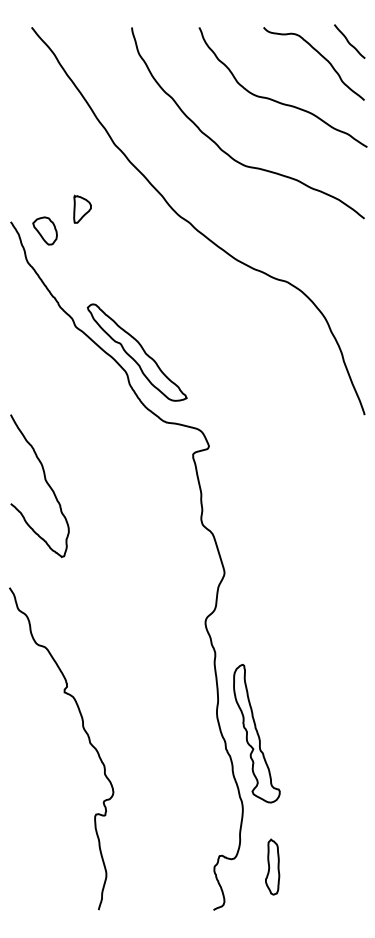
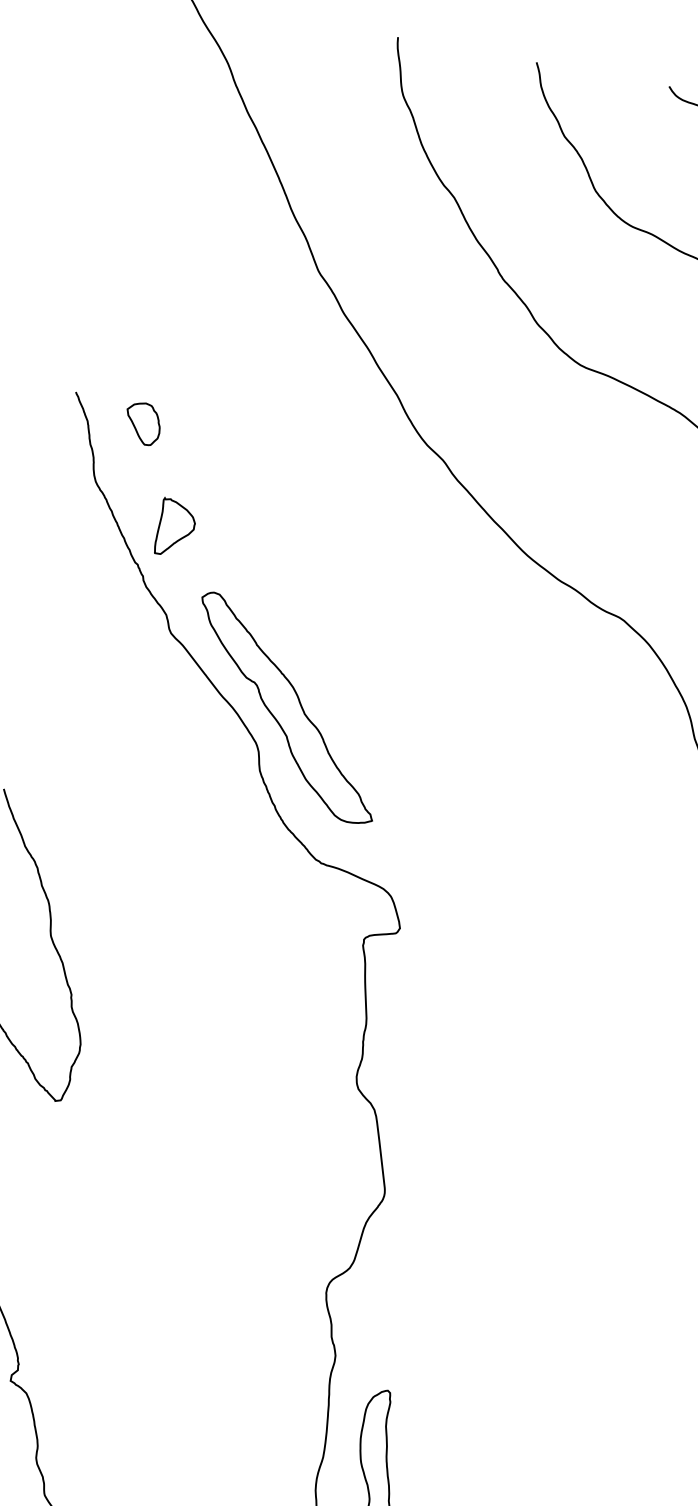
part: (82, 208) -> (176, 526), moved
part: (44, 230) -> (142, 422), size x0.71

